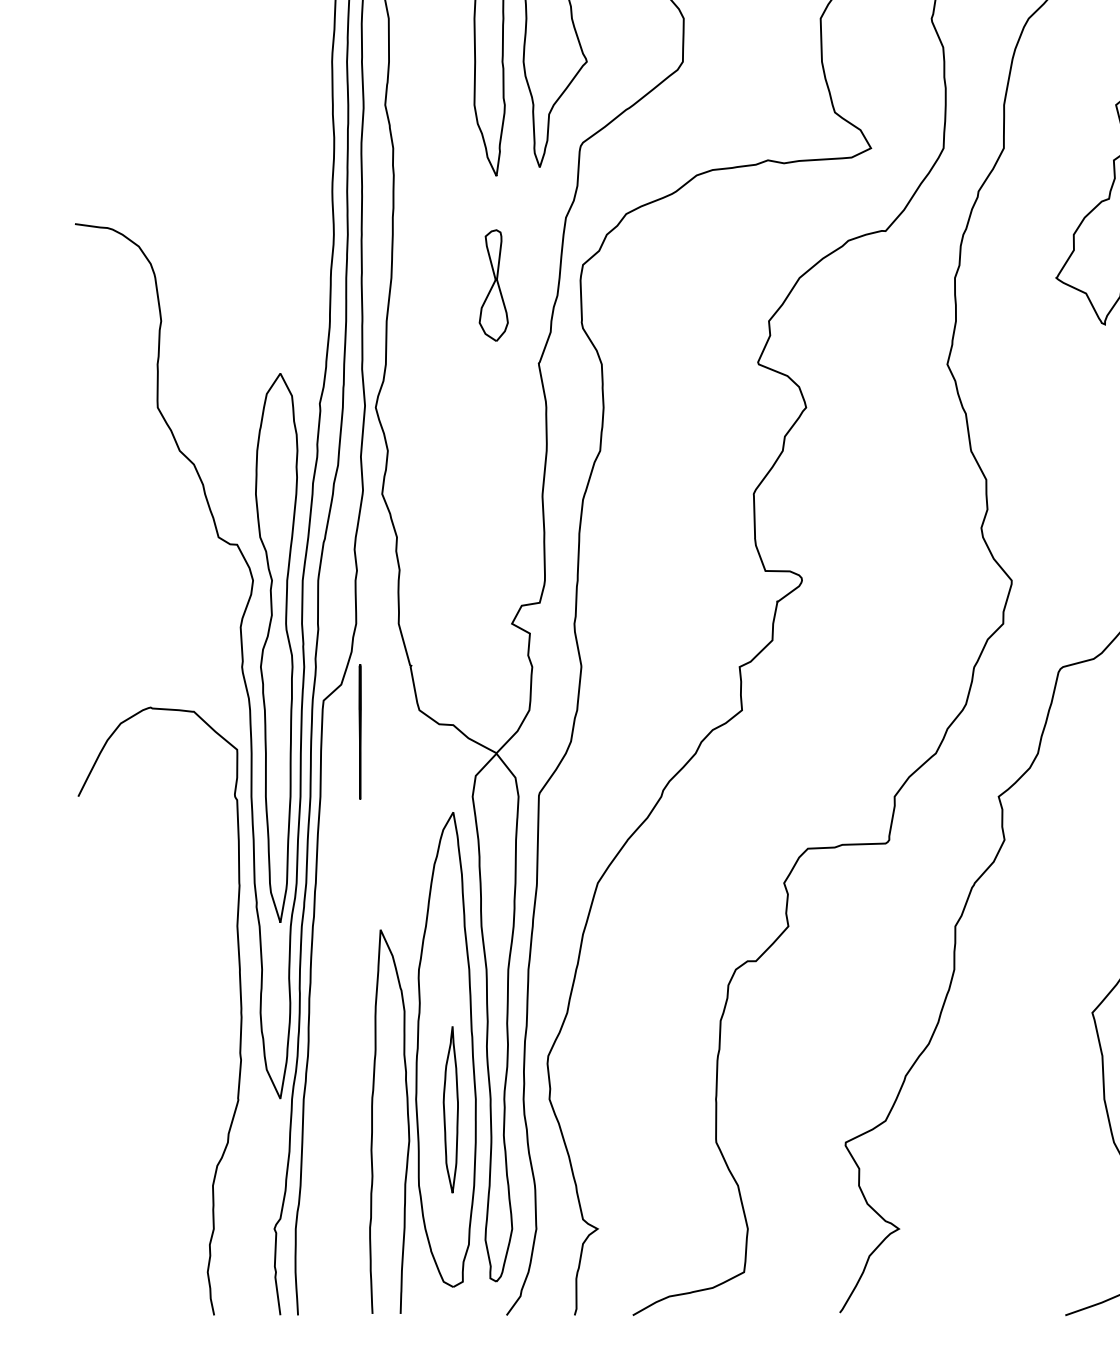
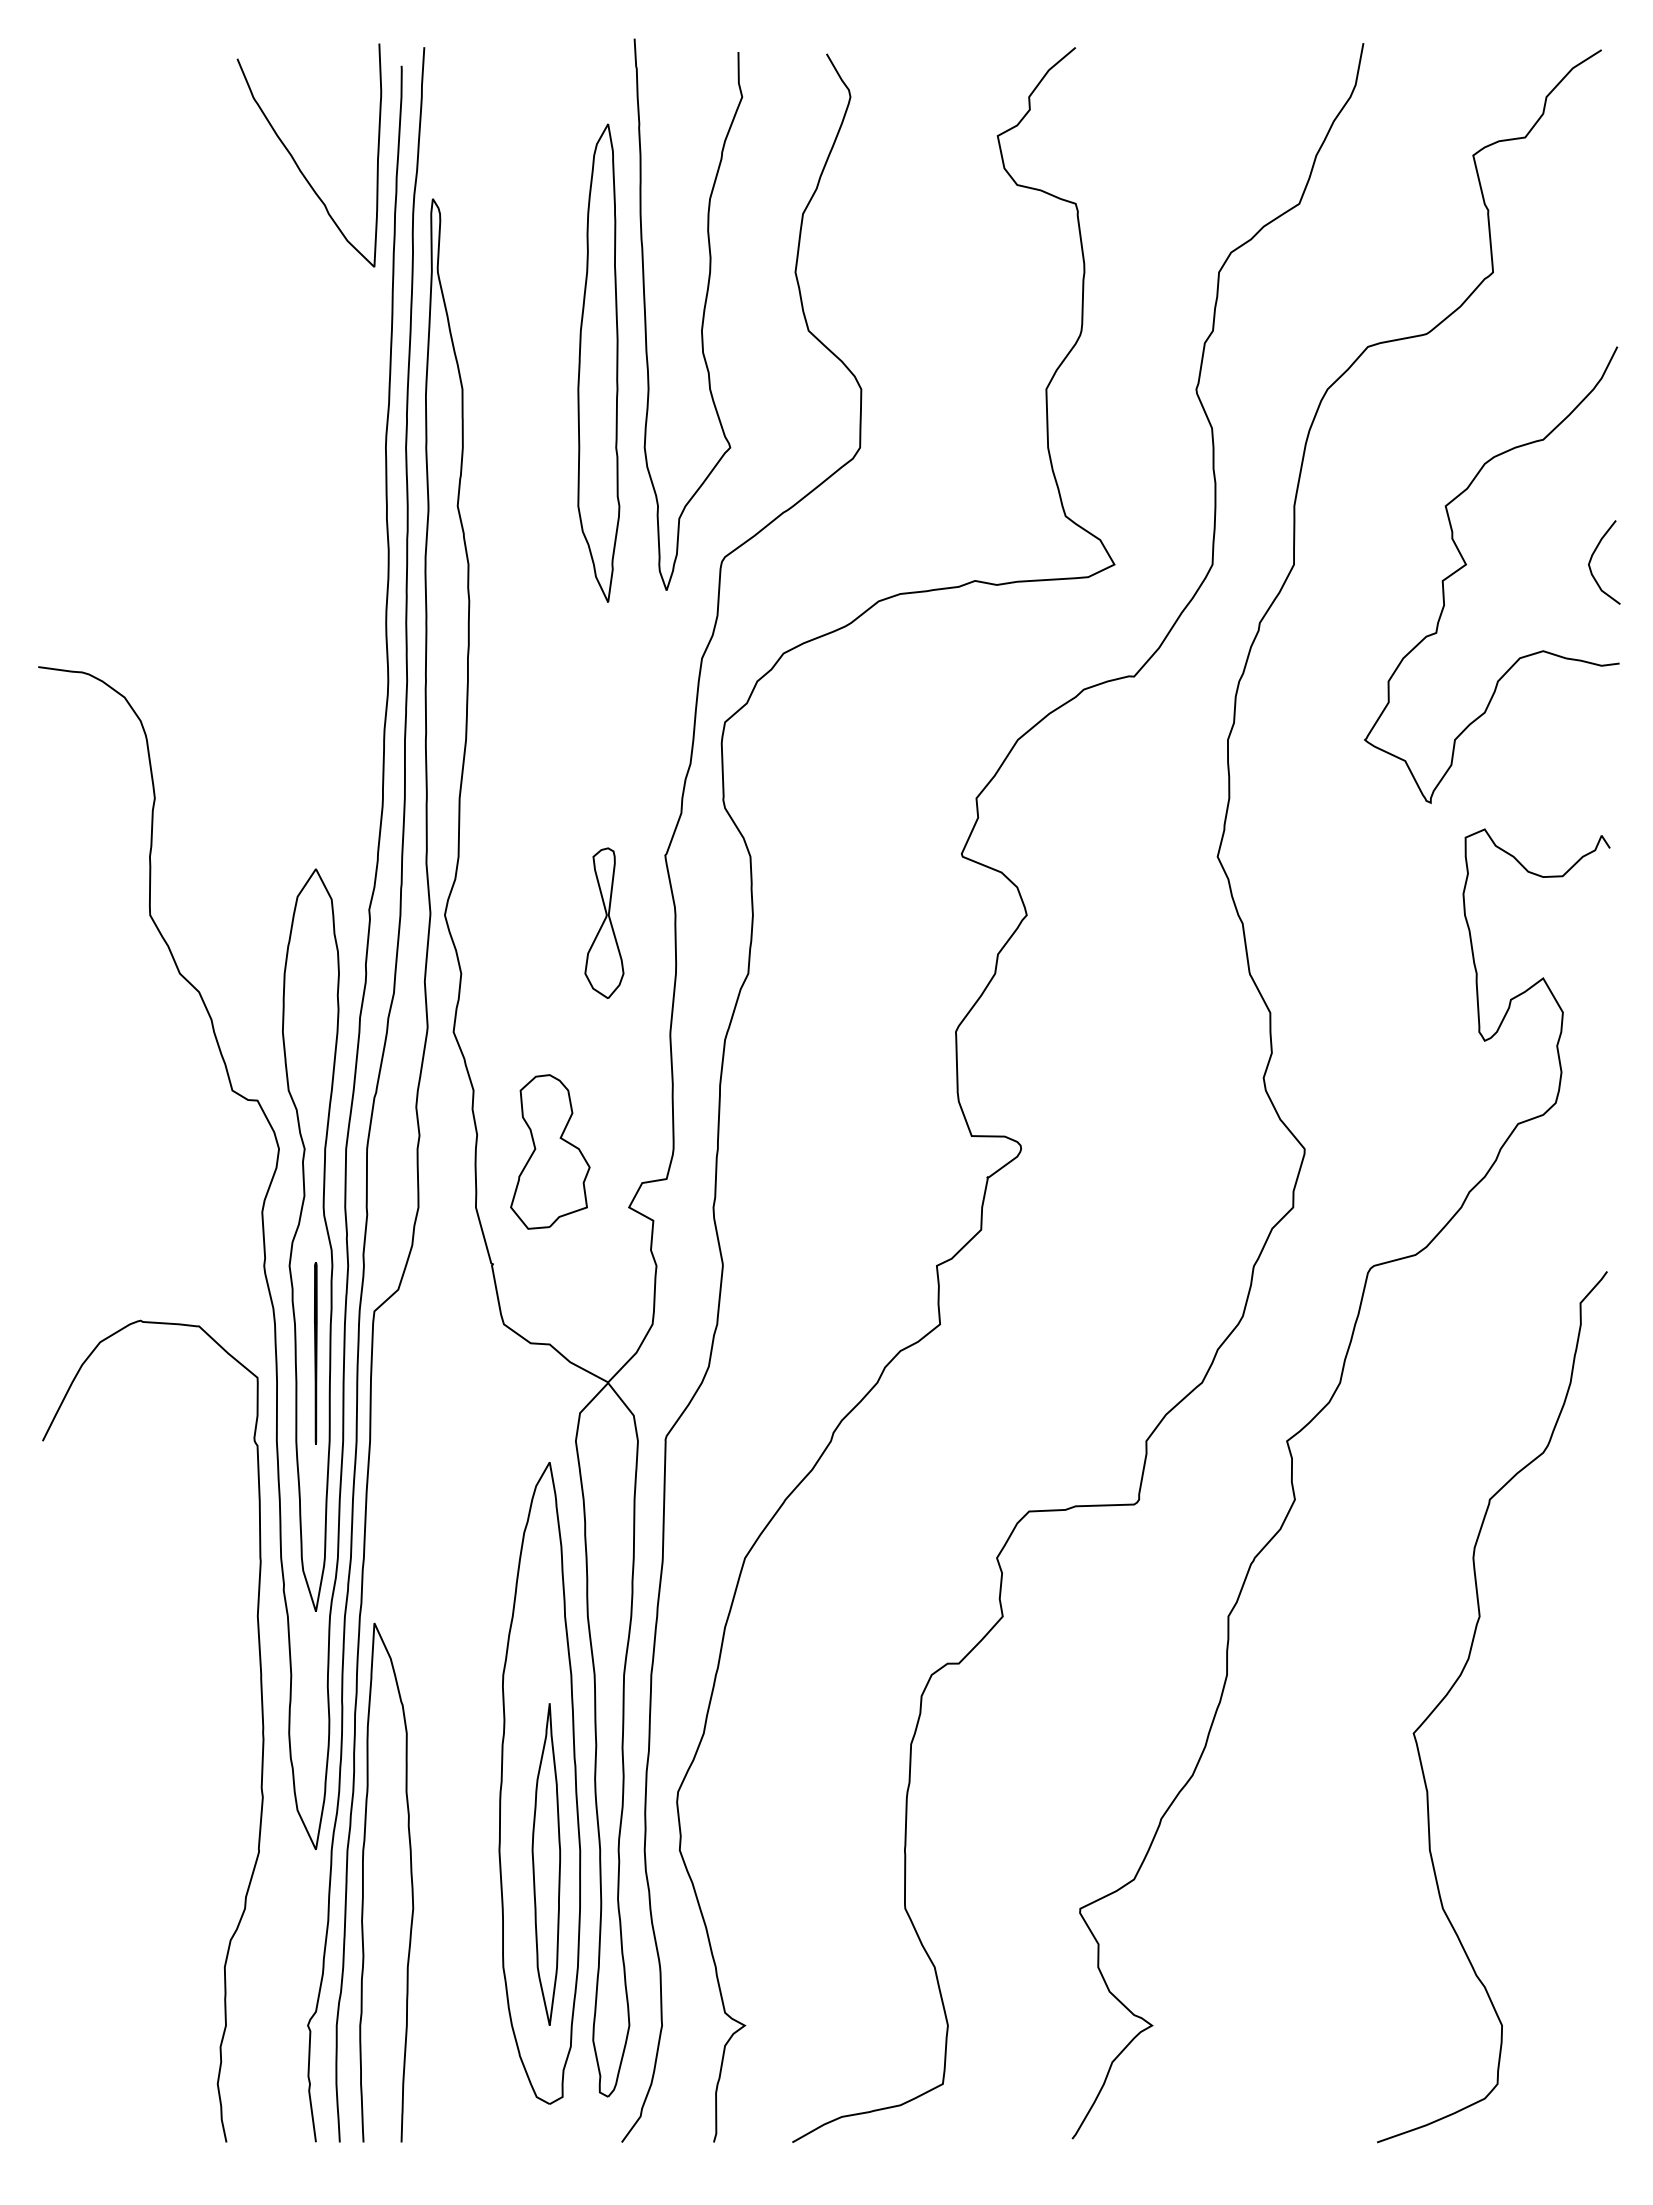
part: (493, 285) -> (604, 922), moved
part: (453, 582) -> (550, 1151), added
line: (359, 731) -> (315, 1353), moved
part: (450, 1109) -> (546, 1864), size x1.43
curve: (372, 1121) -> (363, 1882), moved

